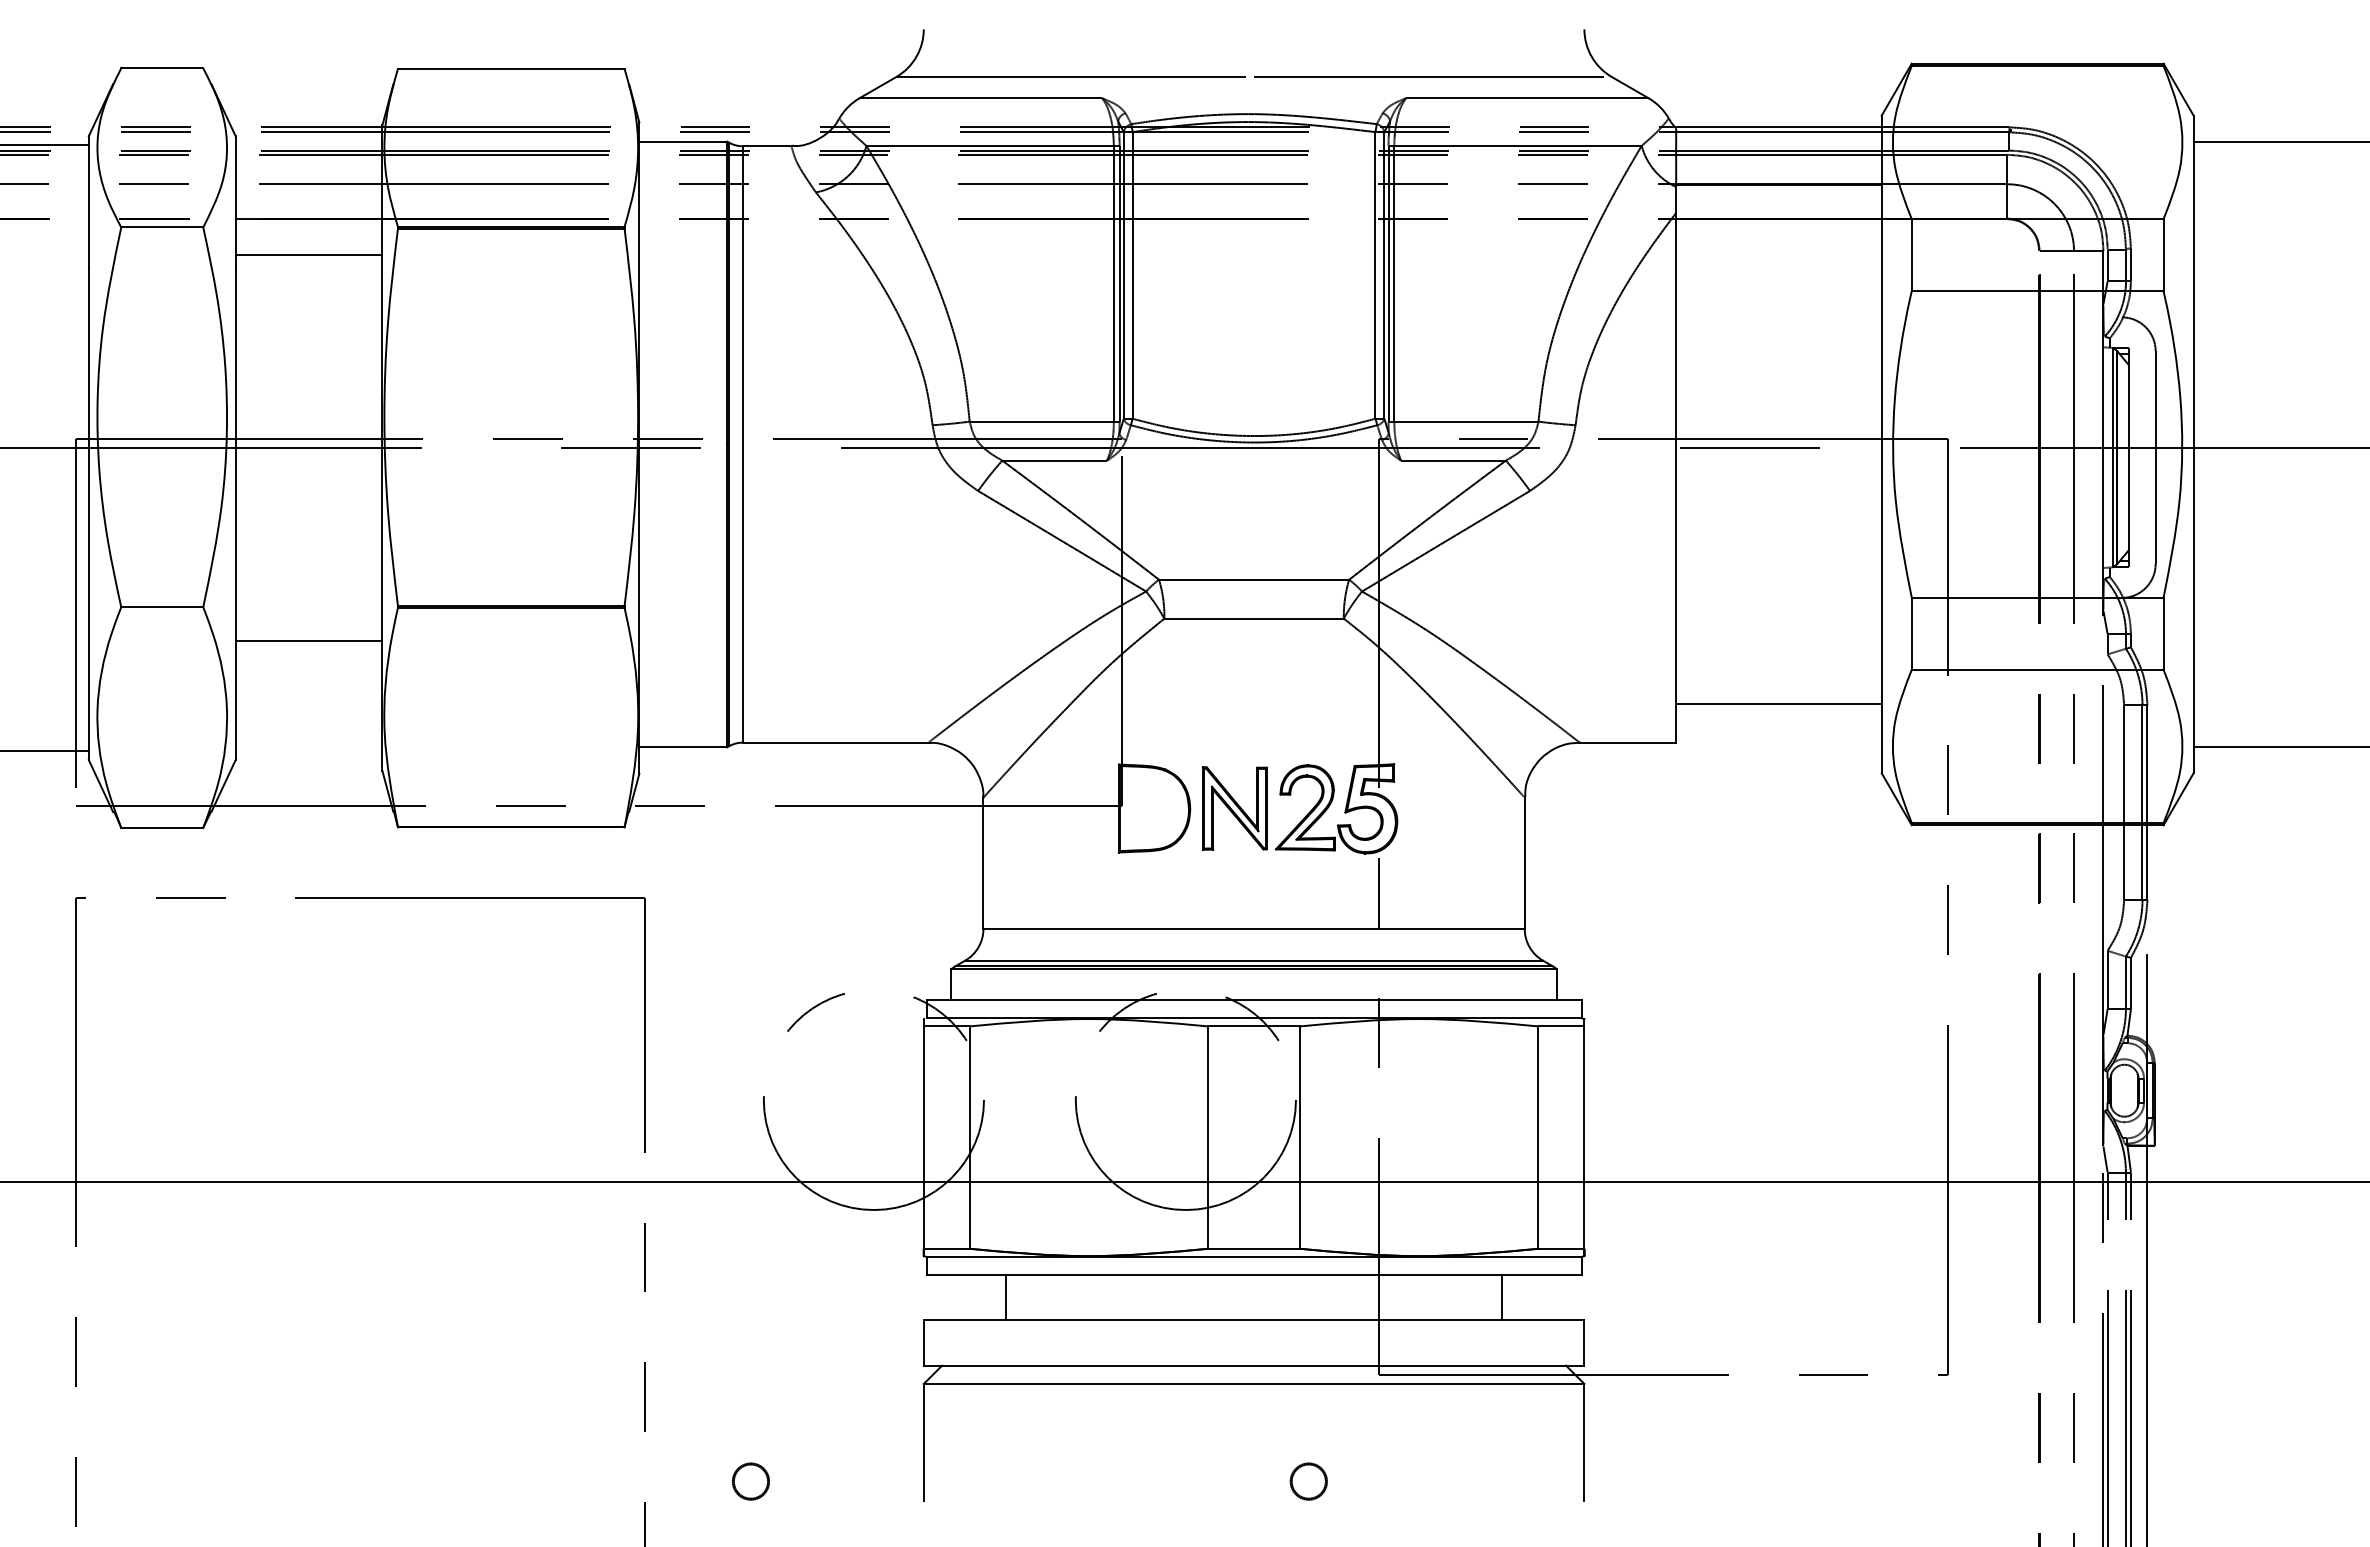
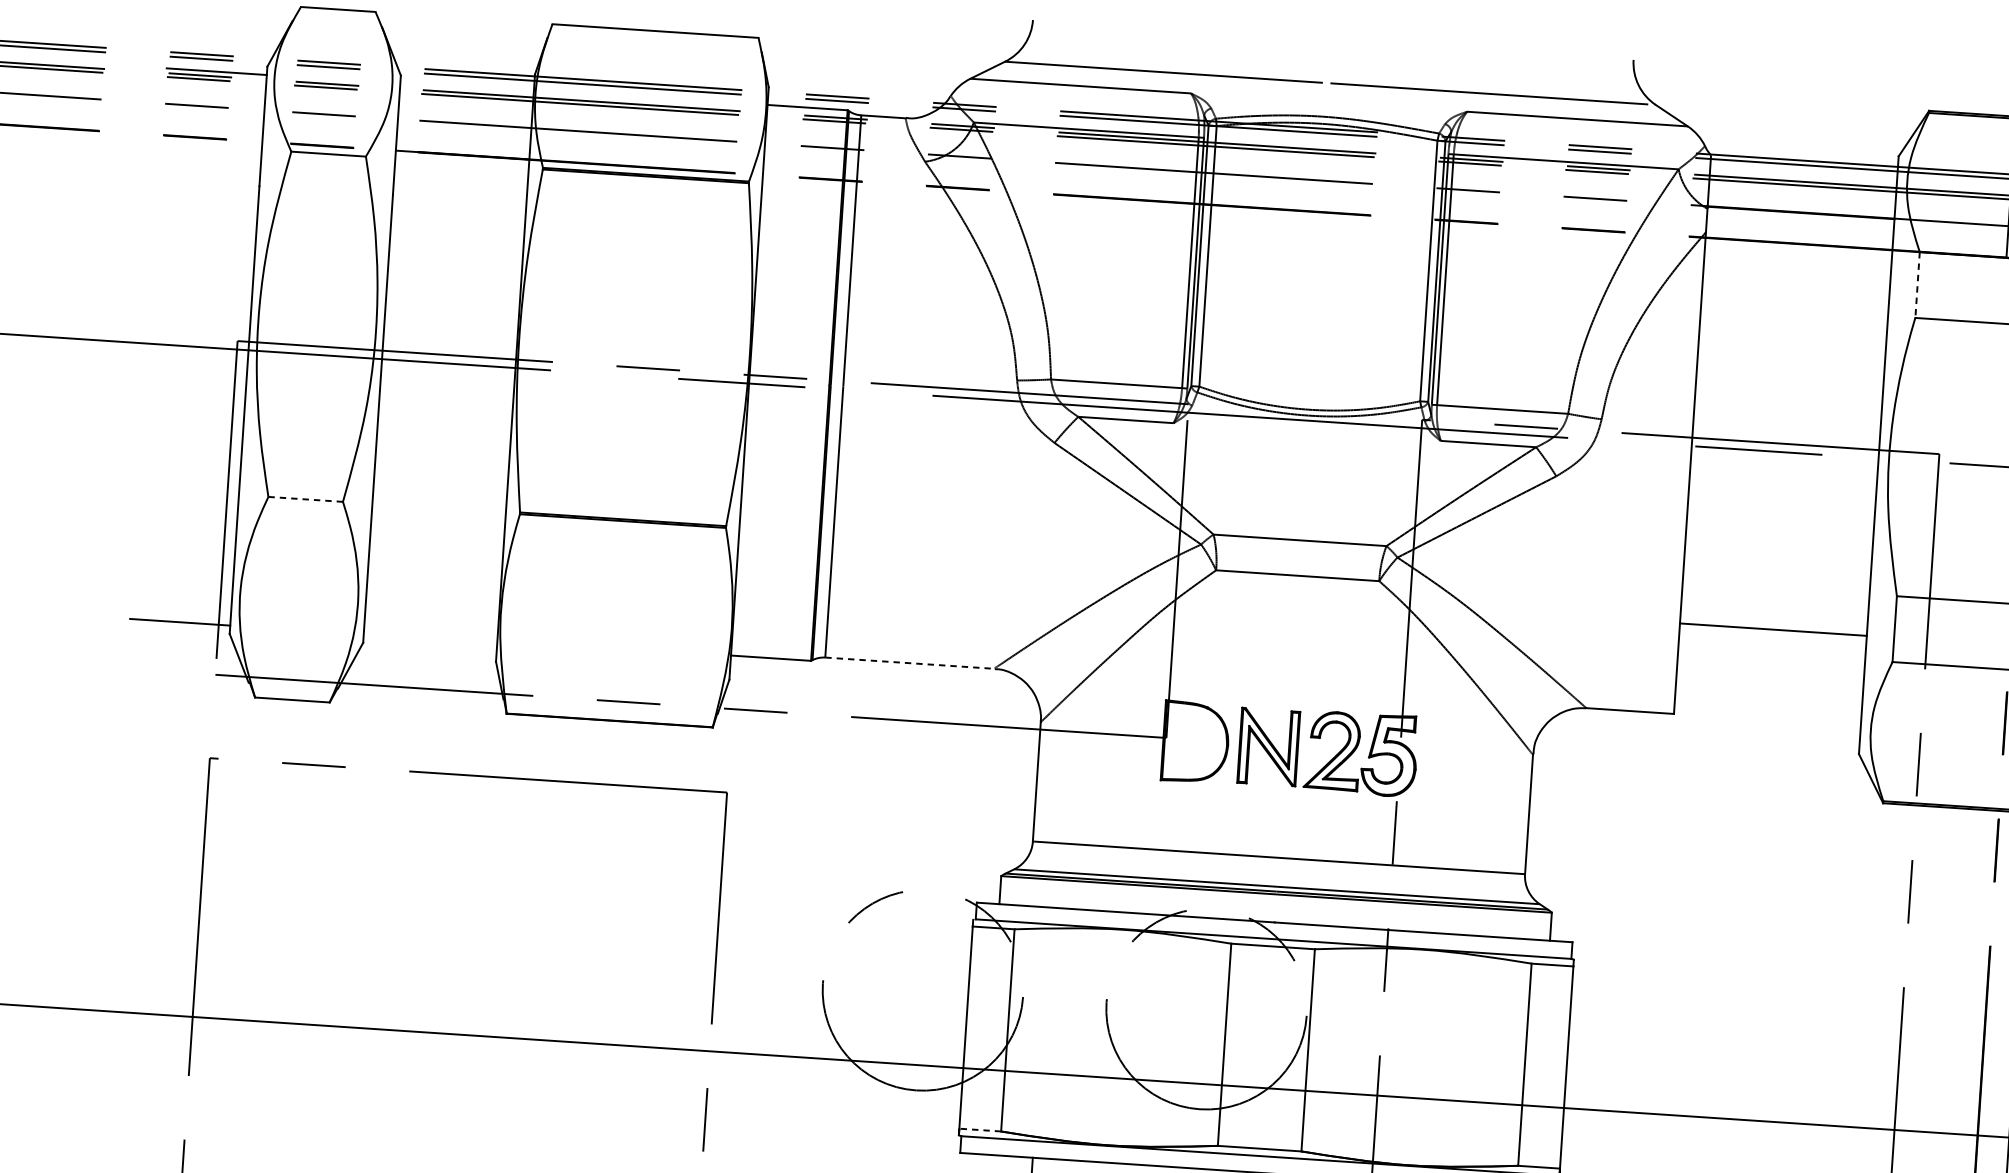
line: (308, 255) -> (459, 188), removed
line: (1911, 255) -> (1917, 285), solid -> dashed
line: (162, 607) -> (305, 499), solid -> dashed
line: (308, 640) -> (436, 538), removed
line: (1778, 704) -> (1772, 629), moved
line: (836, 742) -> (910, 663), solid -> dashed
line: (946, 1248) -> (980, 1129), solid -> dashed

